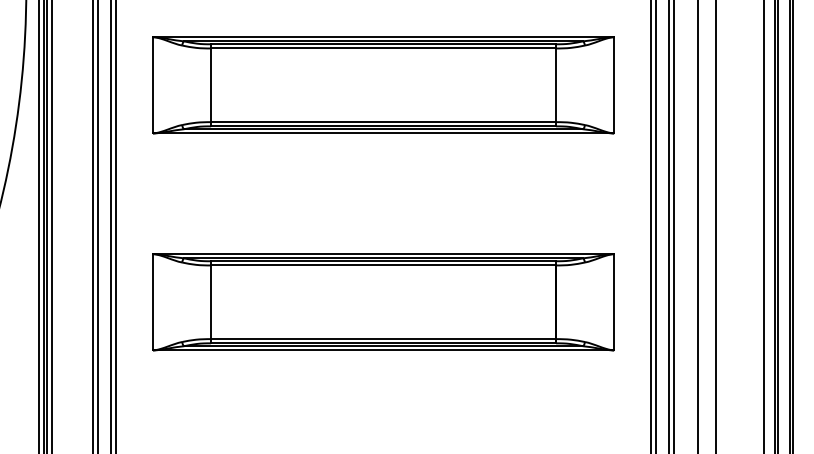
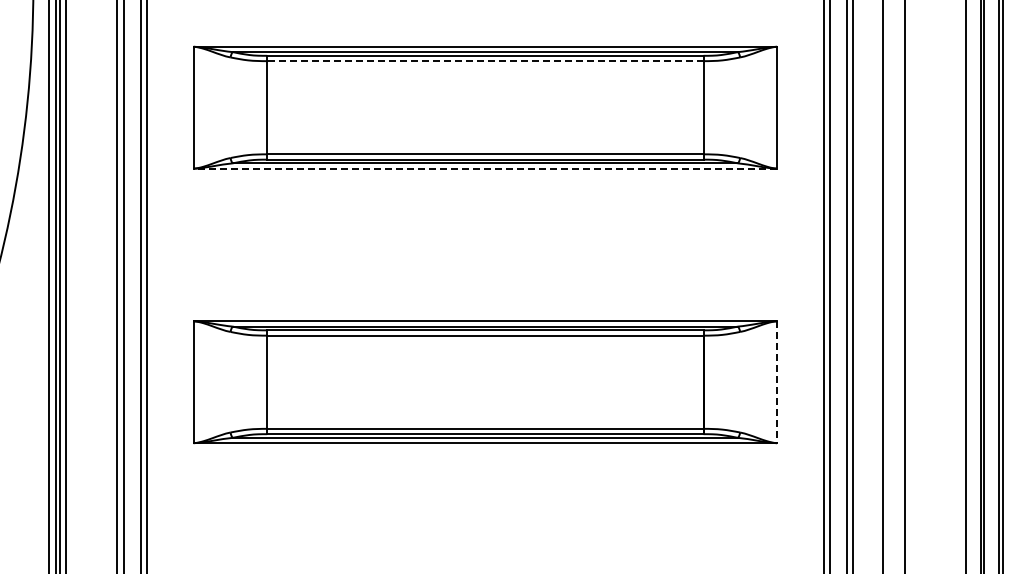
line: (382, 48) -> (484, 61), solid -> dashed
line: (383, 133) -> (485, 168), solid -> dashed
line: (614, 302) -> (777, 382), solid -> dashed

